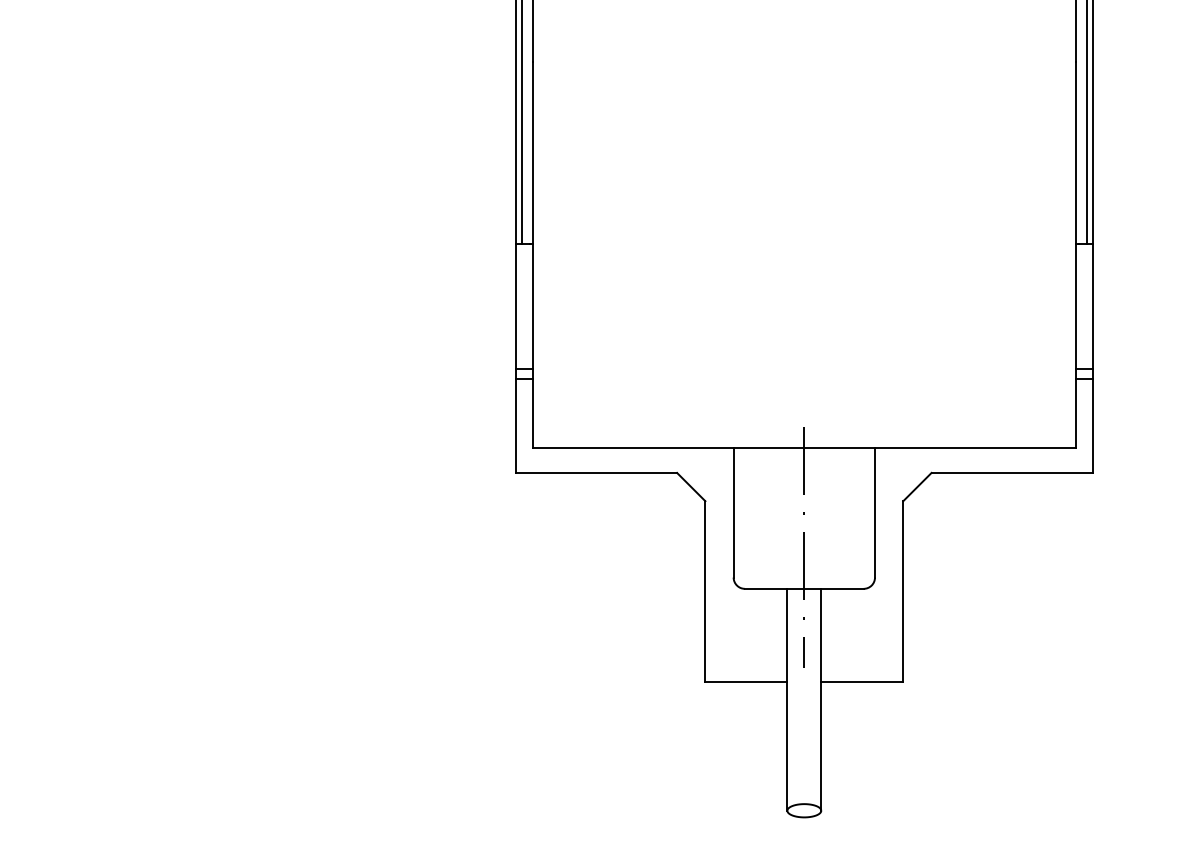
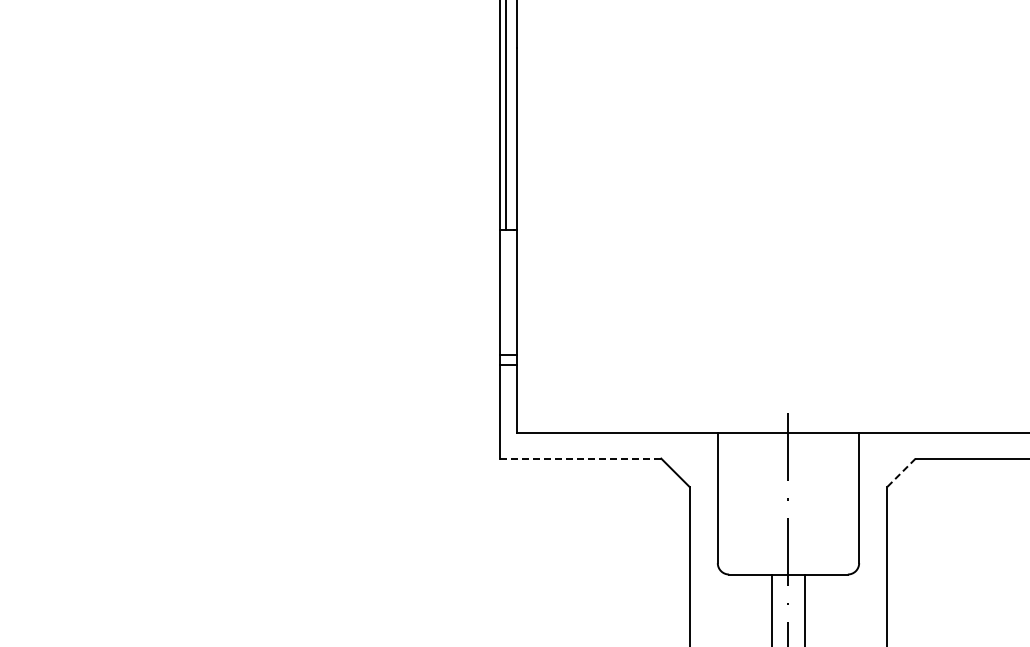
line: (596, 472) -> (580, 458), solid -> dashed
line: (917, 487) -> (901, 473), solid -> dashed

